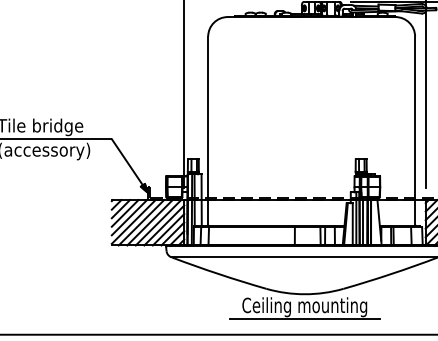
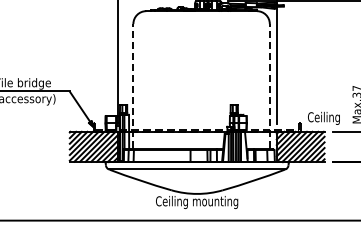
line: (208, 129) -> (133, 85), solid -> dashed
line: (414, 129) -> (269, 85), solid -> dashed
line: (303, 319) -> (196, 210), removed

